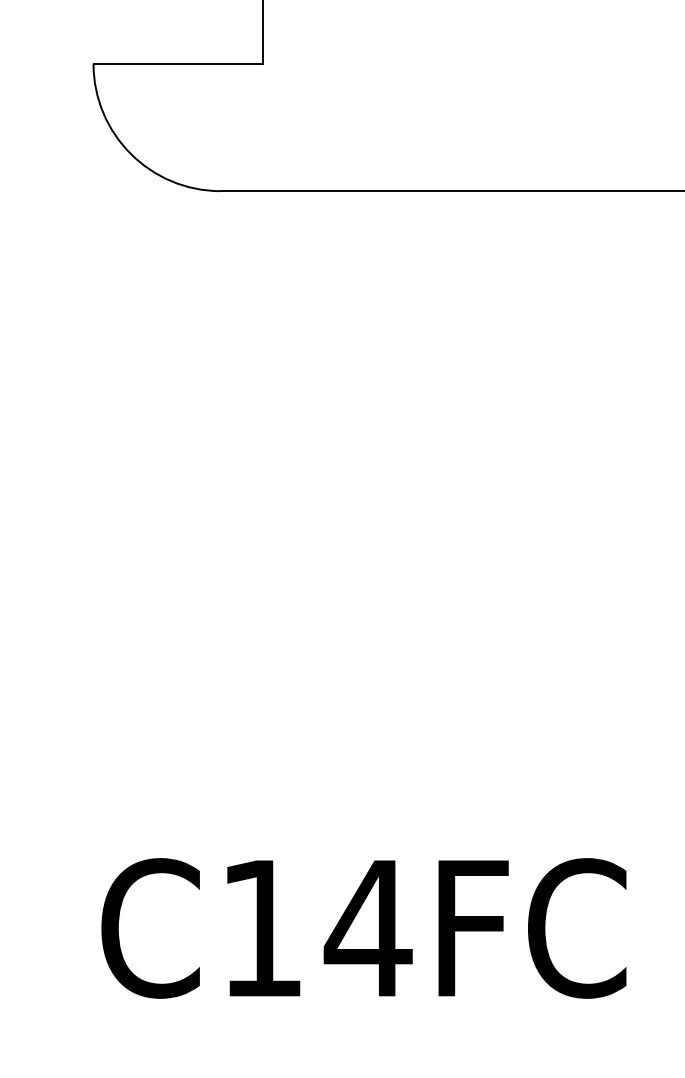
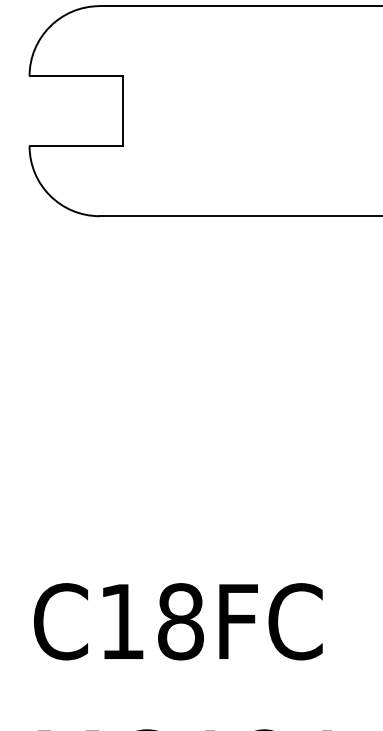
text: (367, 927) -> (180, 621), C14FC -> C18FC

